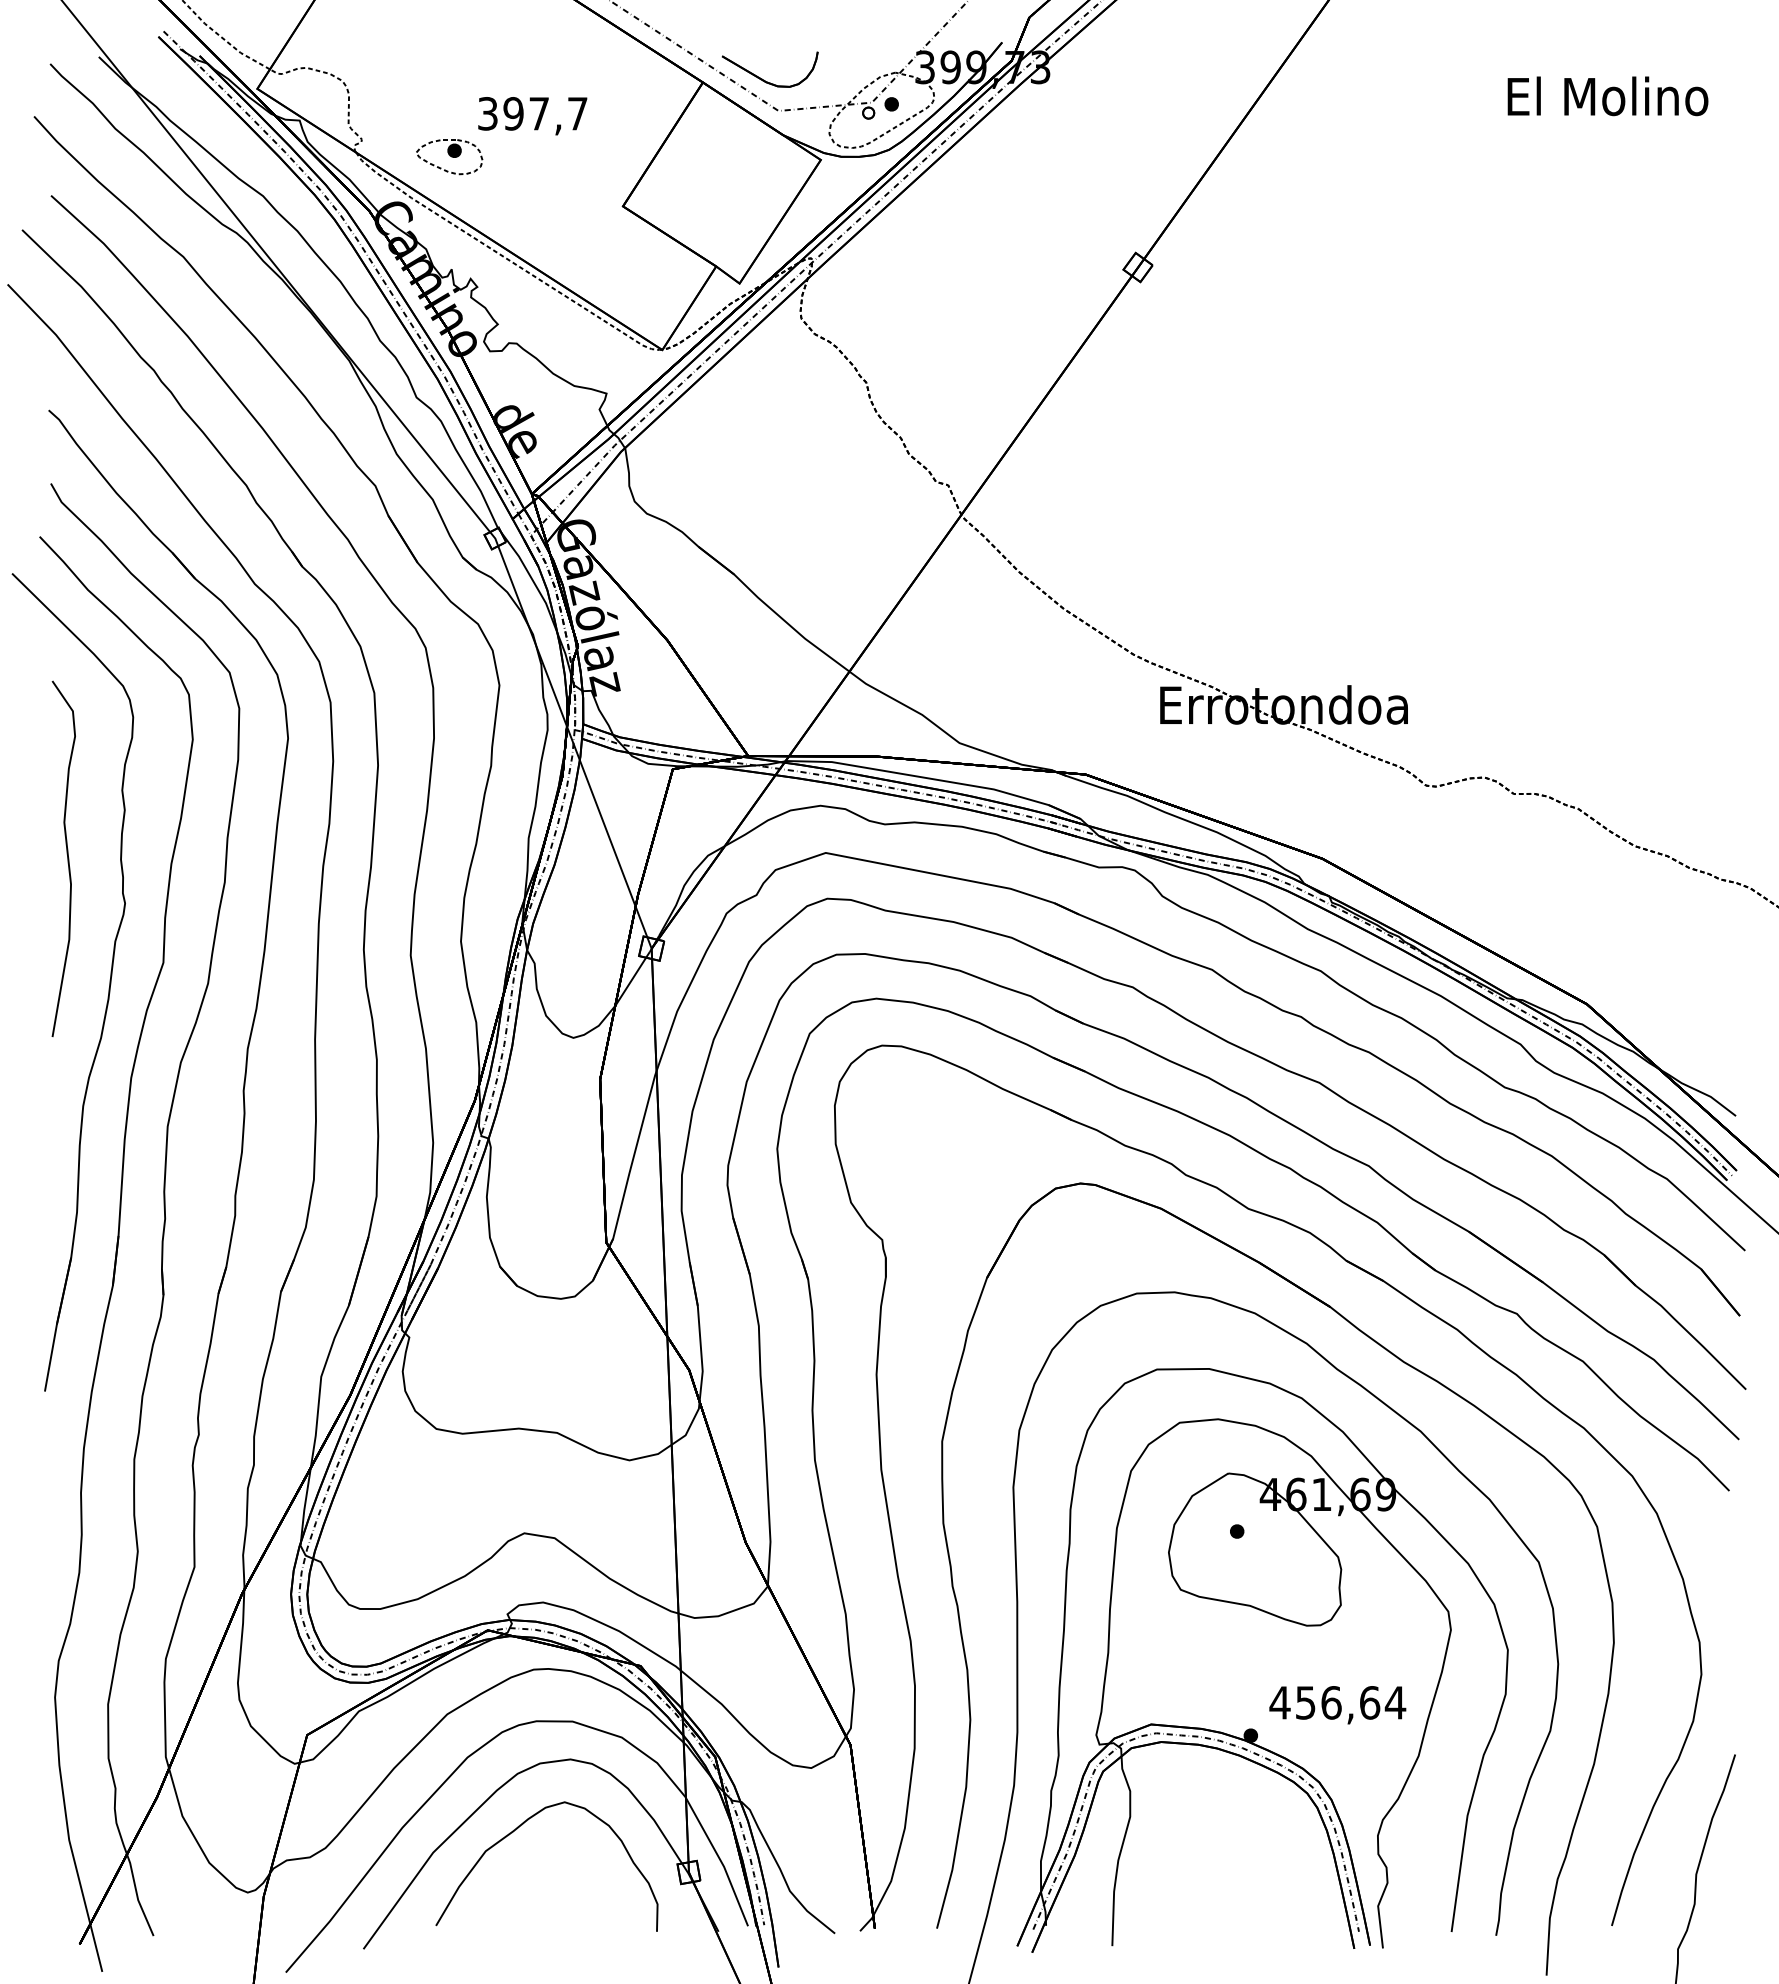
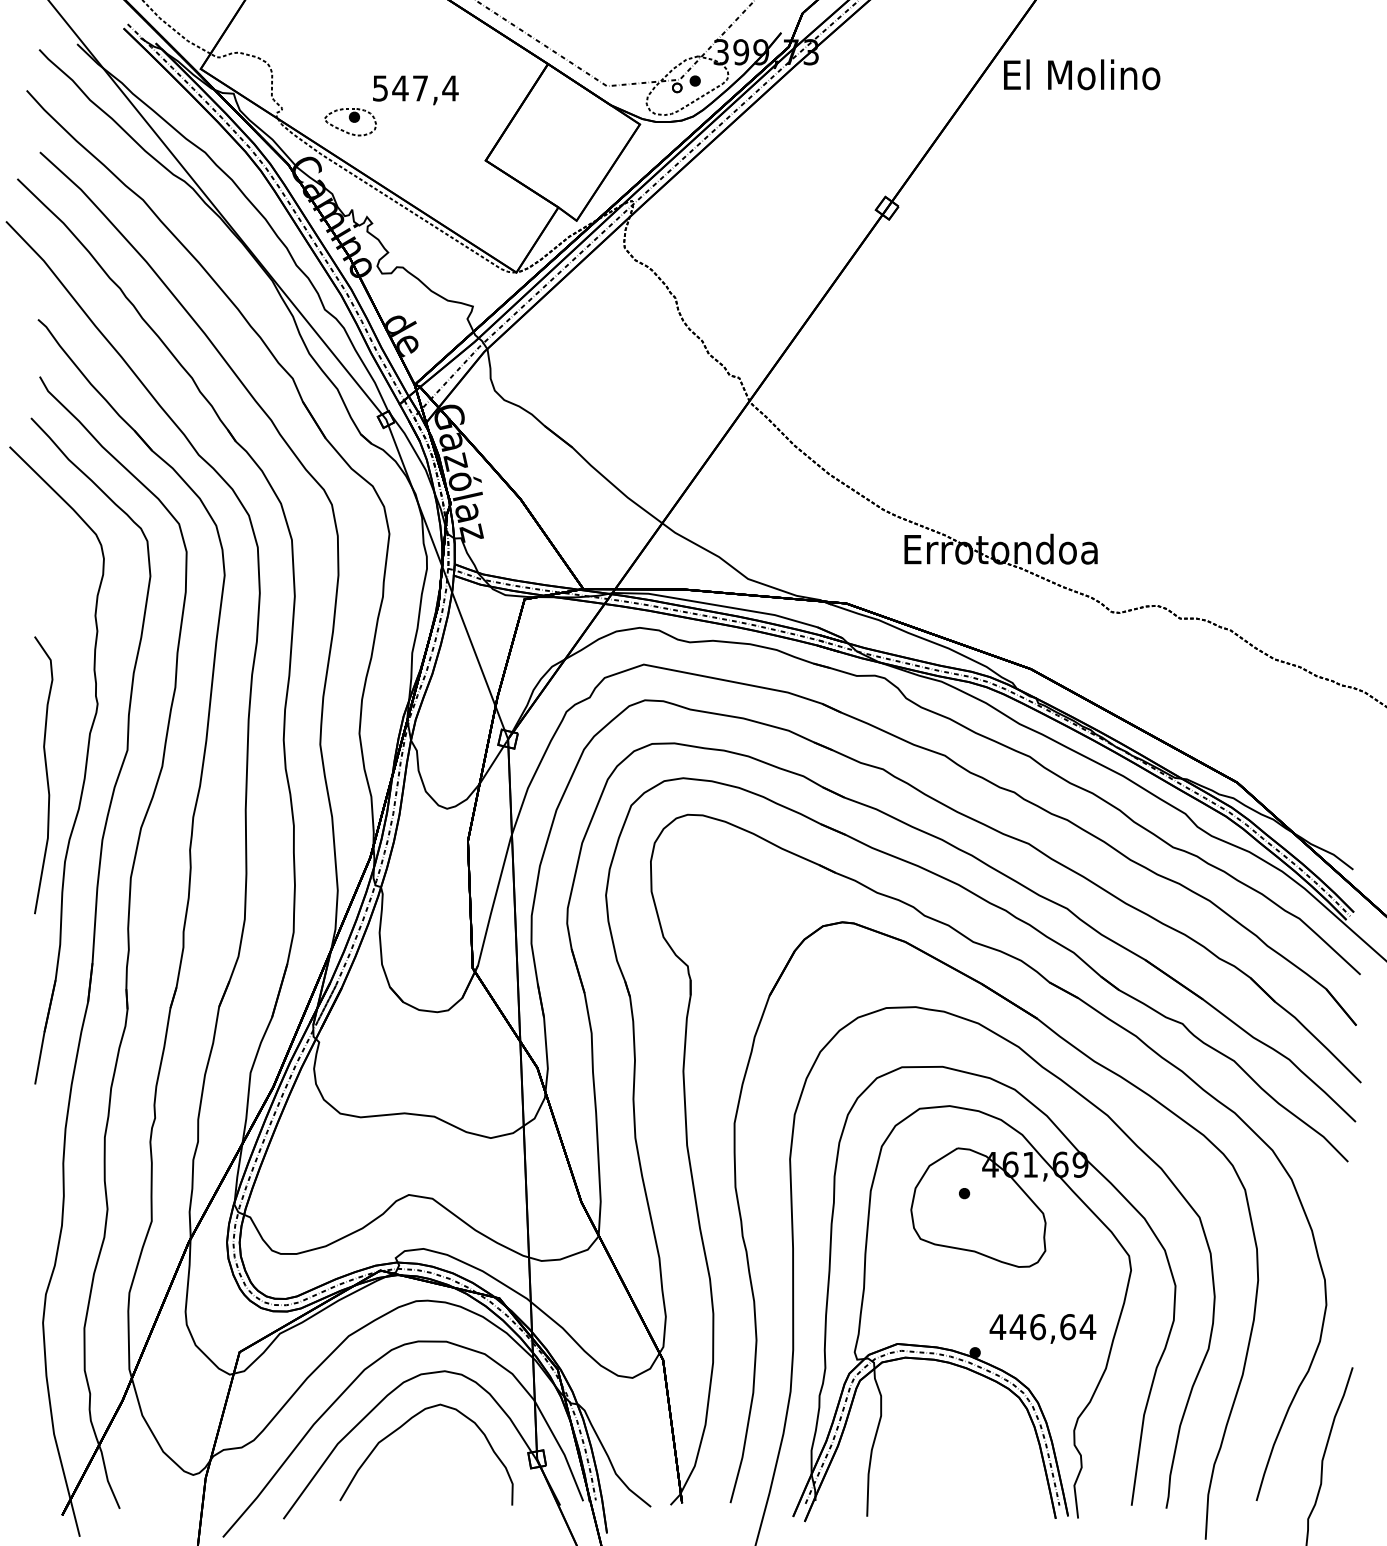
part: (762, 78) -> (594, 60), removed
text: (1607, 96) -> (1081, 74), moved
text: (533, 113) -> (415, 88), 397,7 -> 547,4
curve: (67, 858) -> (46, 774), moved
text: (1305, 1702) -> (1017, 1326), 456,64 -> 446,64

